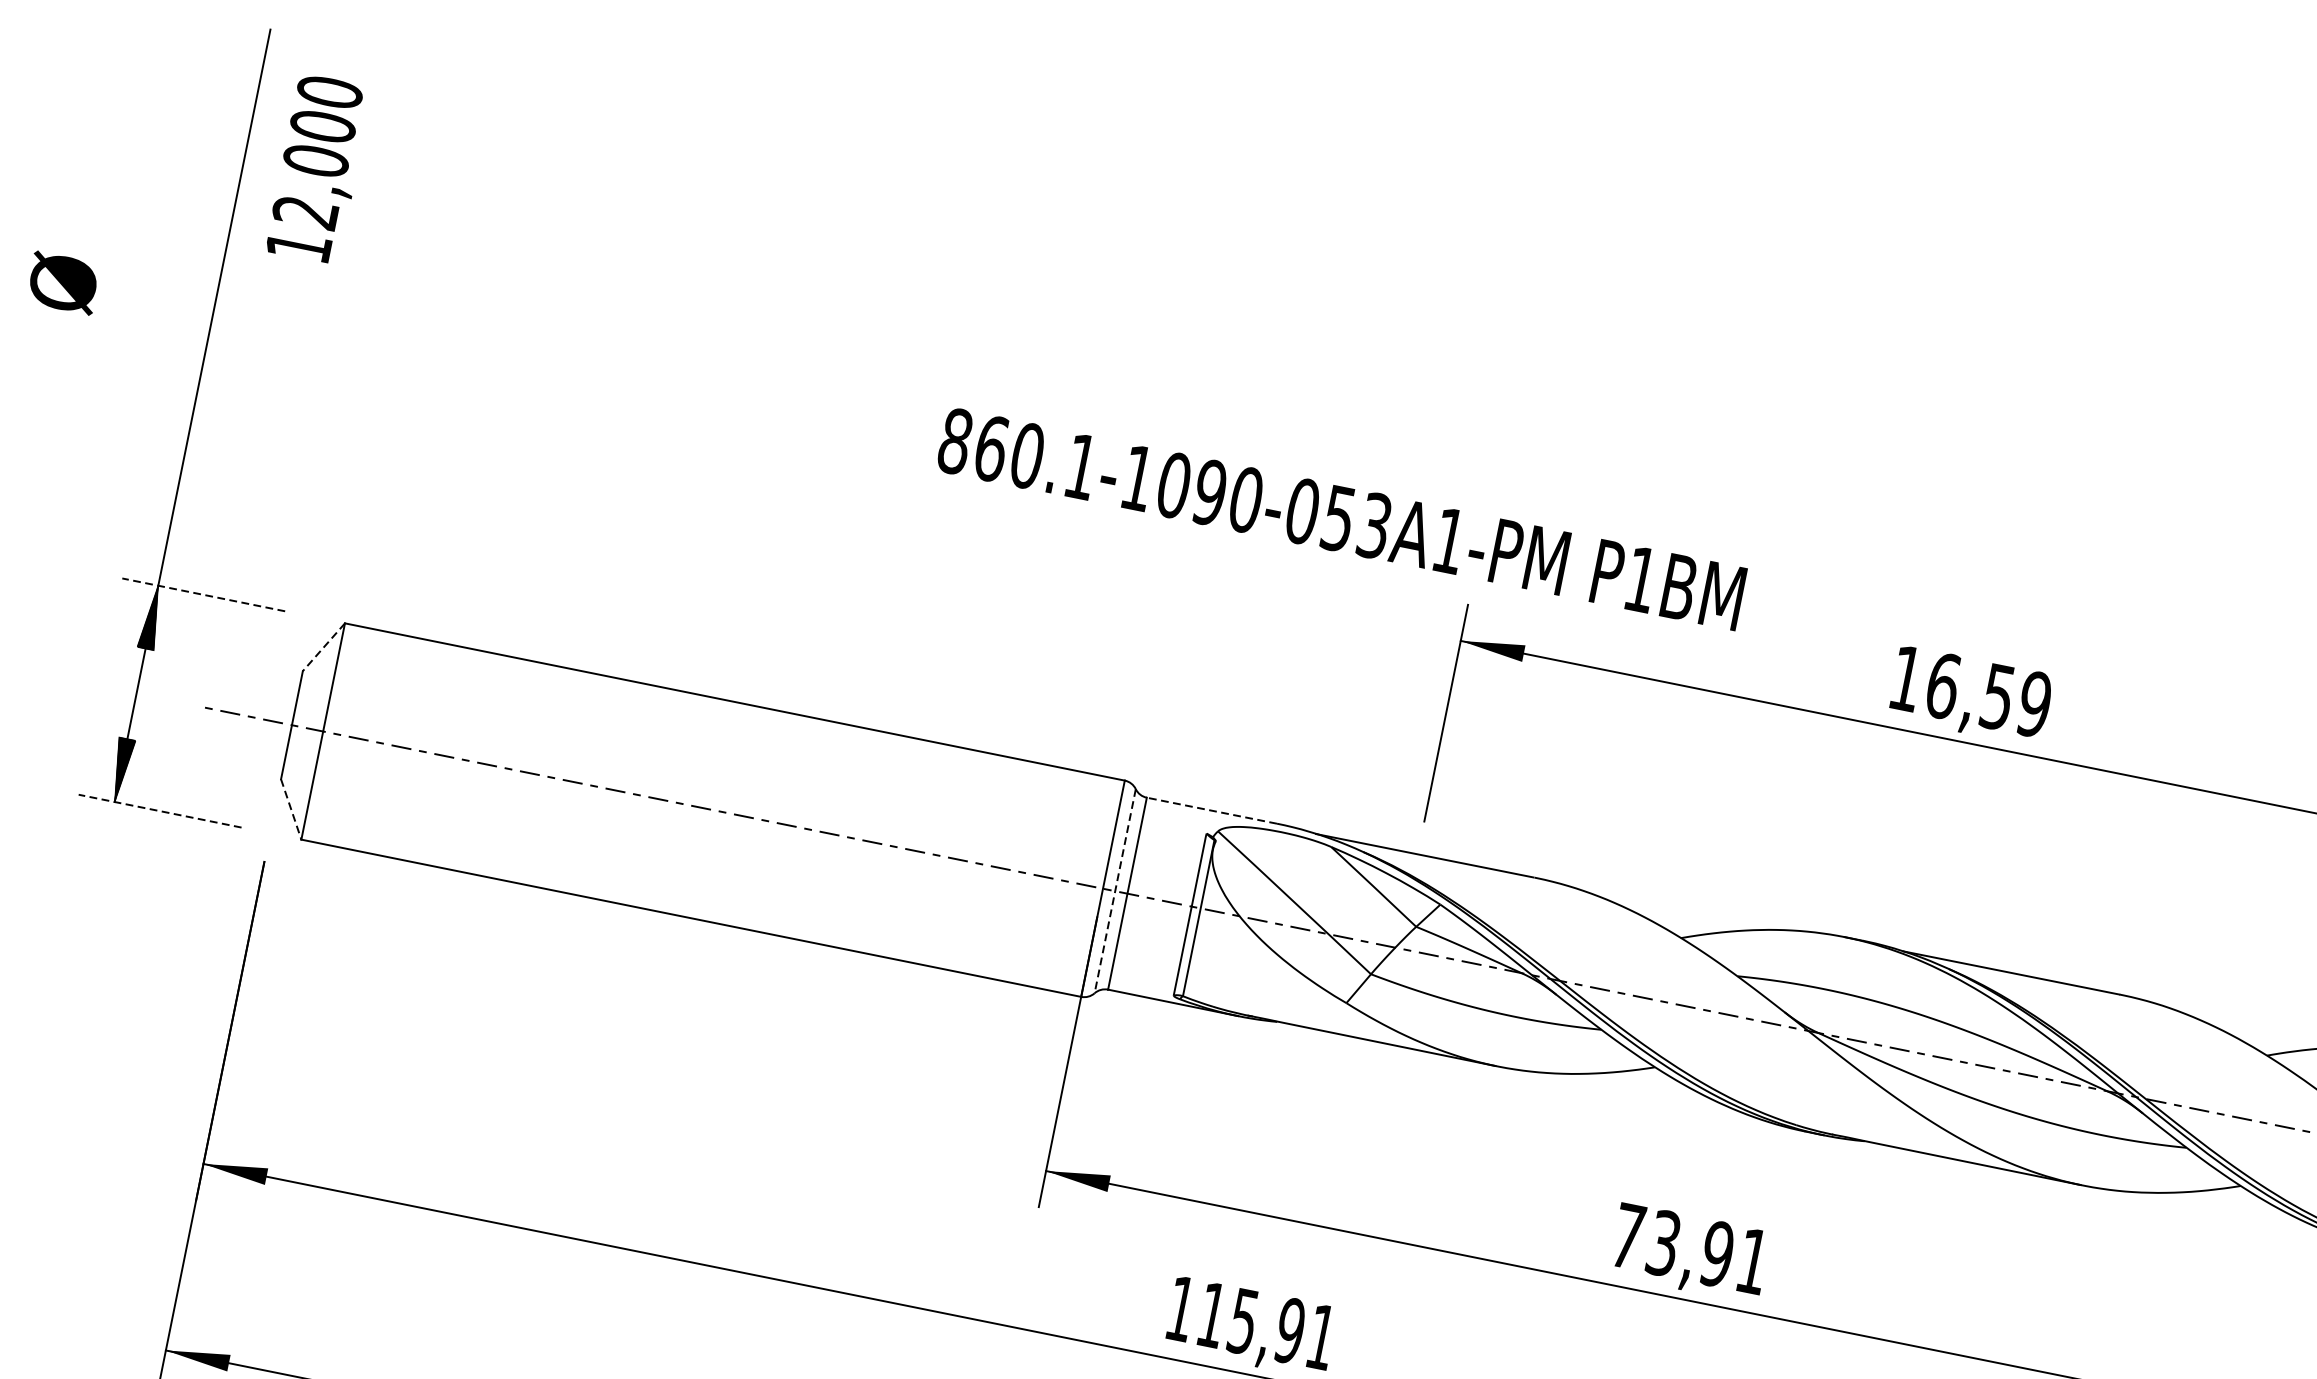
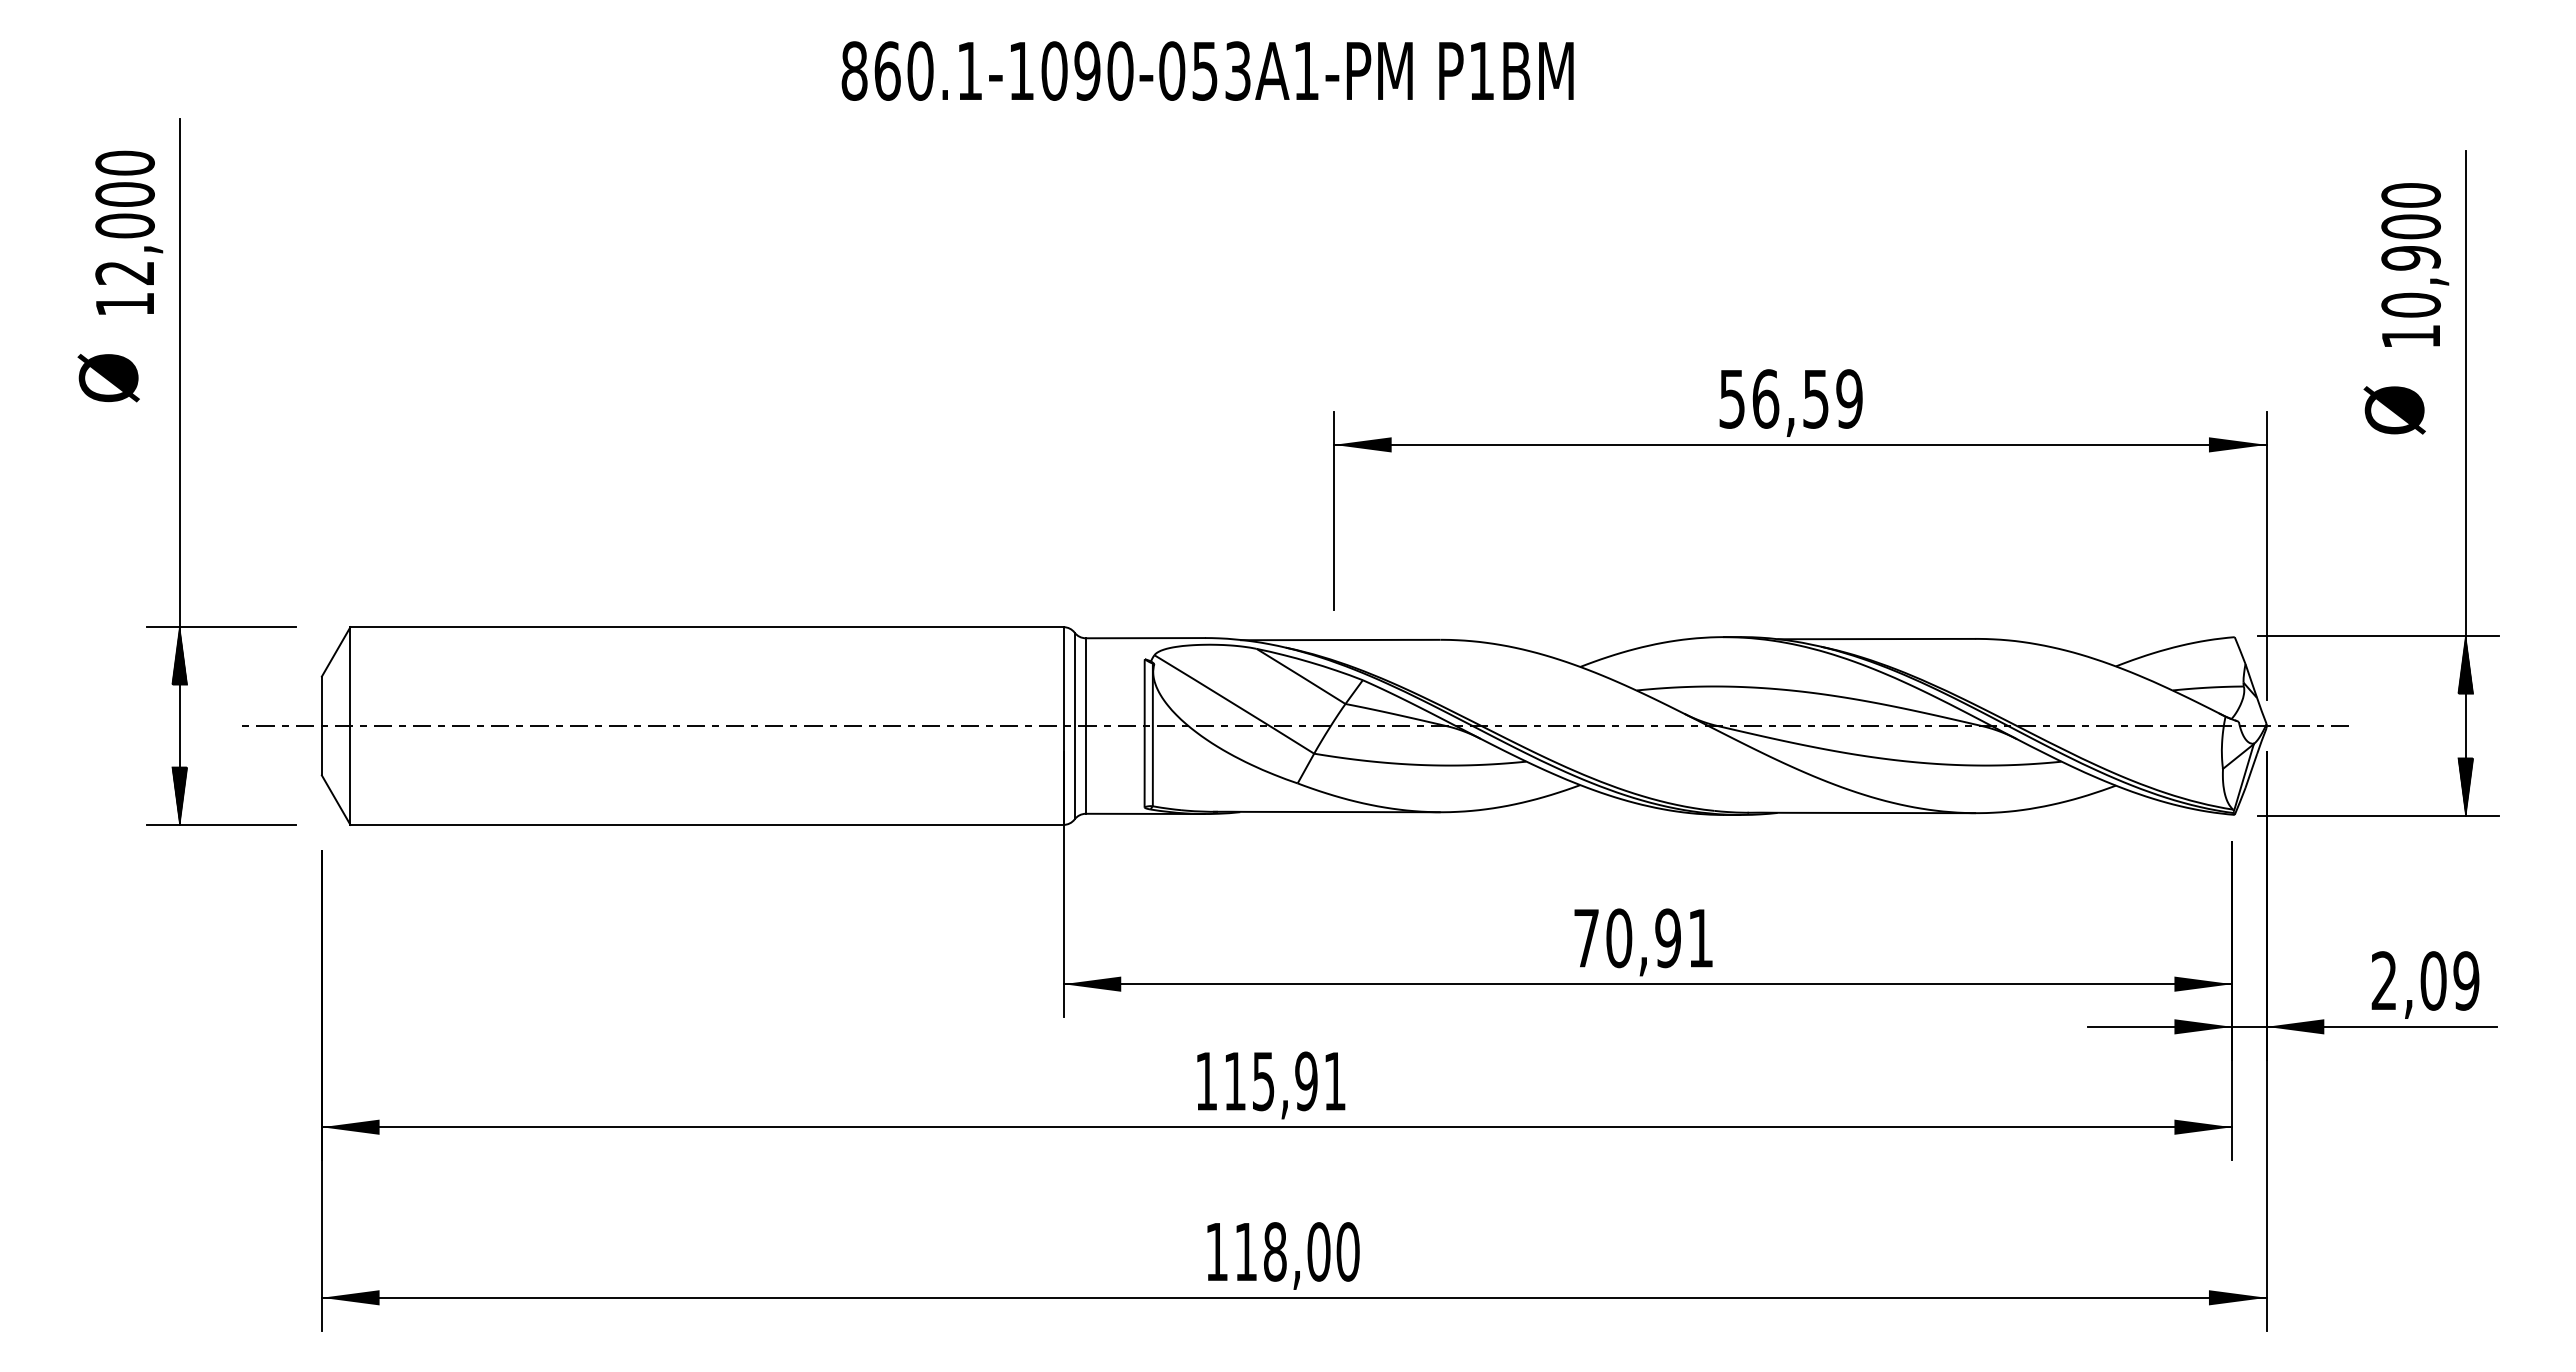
text: (319, 169) -> (129, 232), moved
text: (63, 283) -> (108, 378), moved
text: (1341, 518) -> (1207, 70), moved
line: (202, 595) -> (220, 627), dashed -> solid
line: (324, 646) -> (336, 651), dashed -> solid
text: (1905, 678) -> (1731, 399), 16,59 -> 56,59
line: (291, 809) -> (336, 800), dashed -> solid
line: (159, 810) -> (220, 824), dashed -> solid
line: (1210, 810) -> (1144, 638), dashed -> solid
line: (1114, 891) -> (1074, 726), dashed -> solid
text: (1664, 1243) -> (1619, 938), 73,91 -> 70,91

